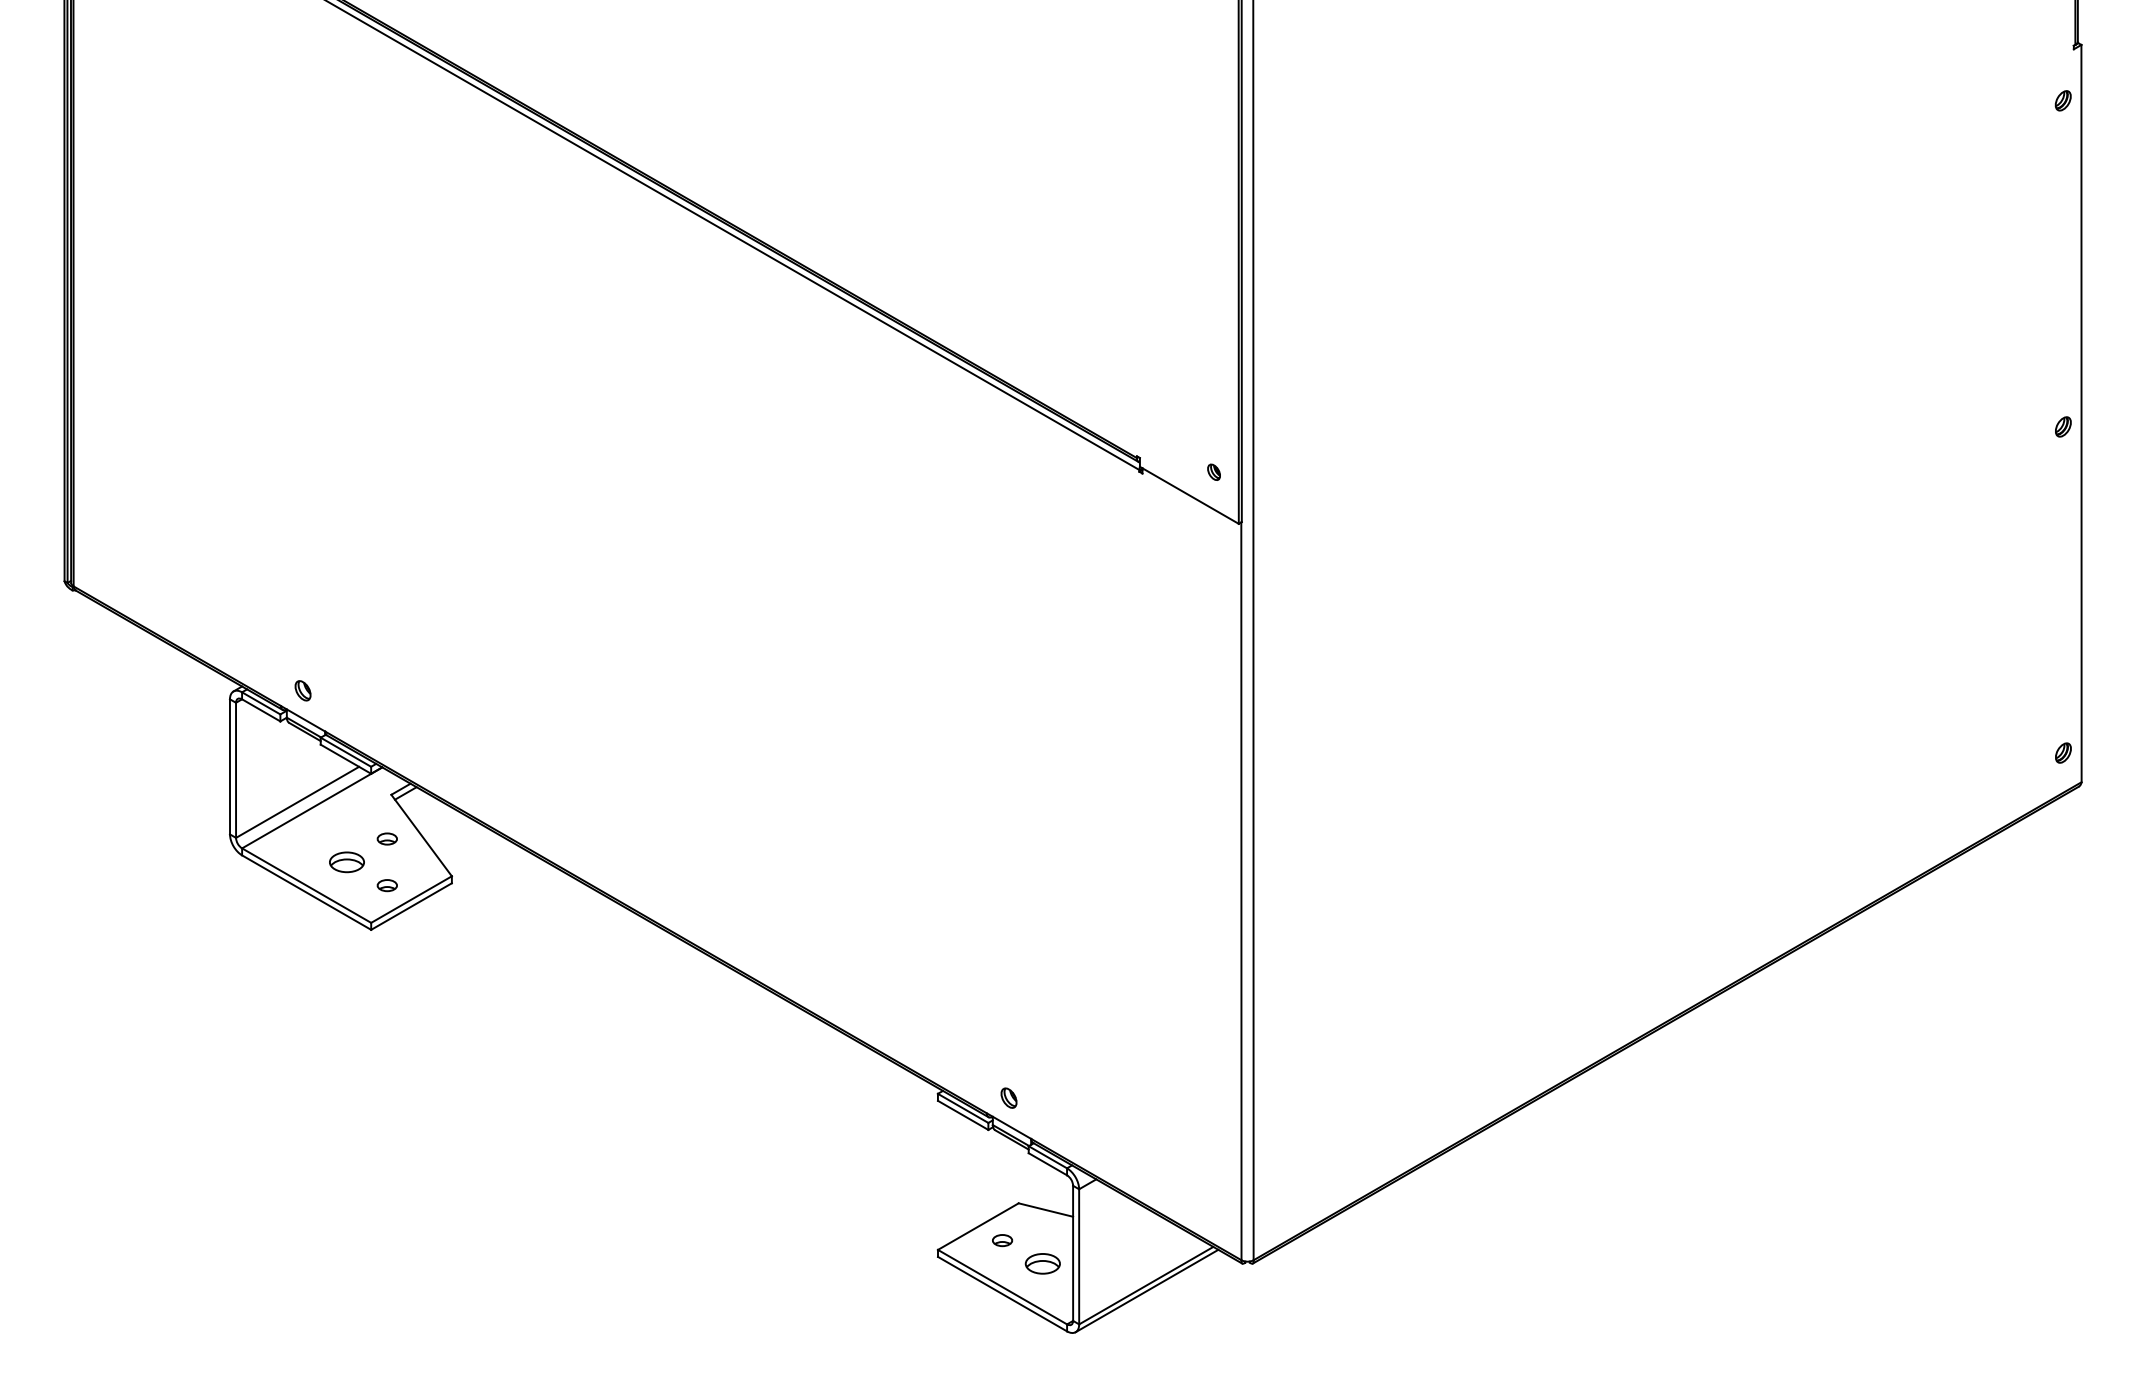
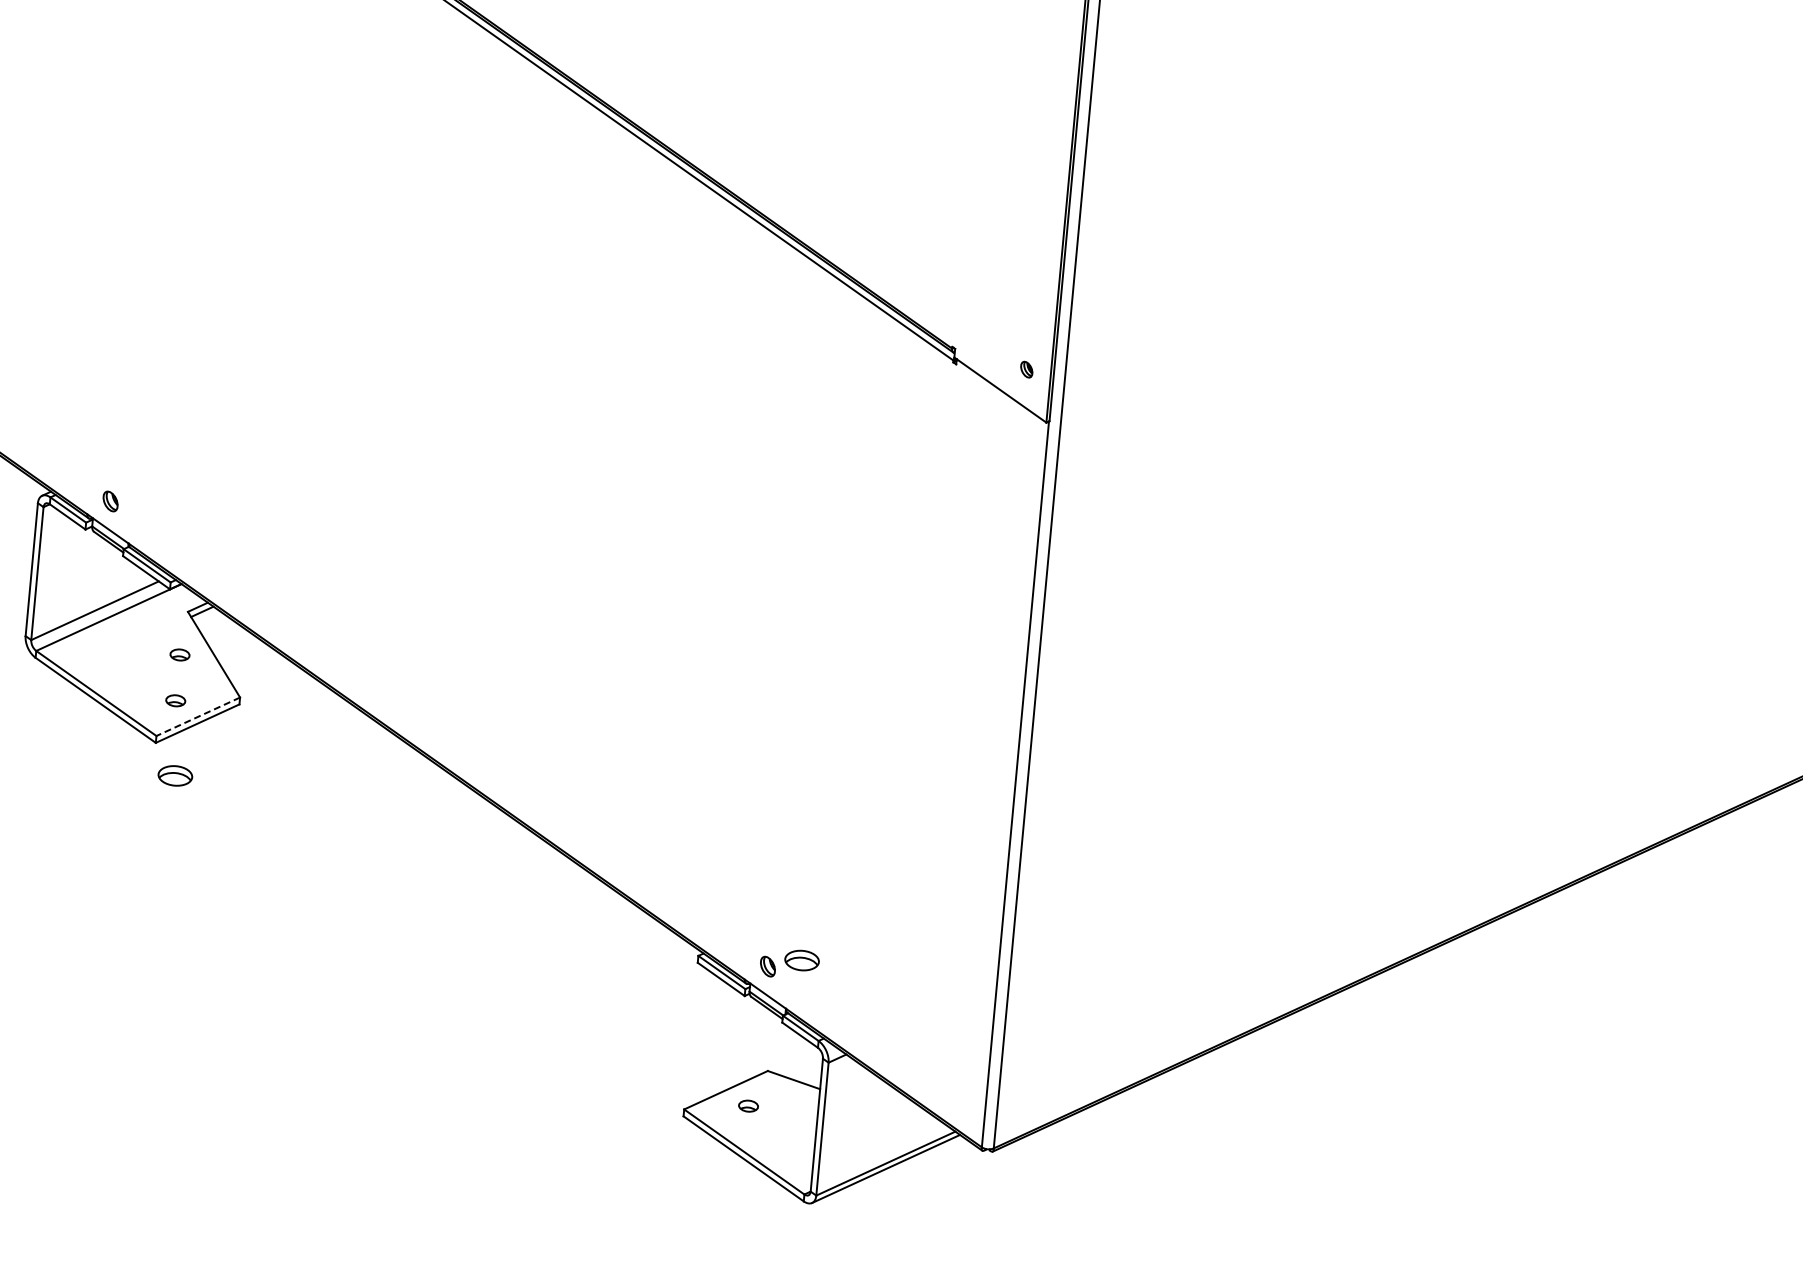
part: (346, 862) -> (174, 776), moved
line: (411, 899) -> (198, 716), solid -> dashed
part: (1042, 1263) -> (801, 960), moved

